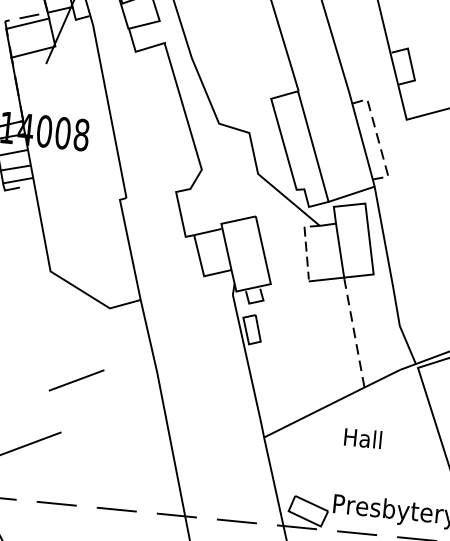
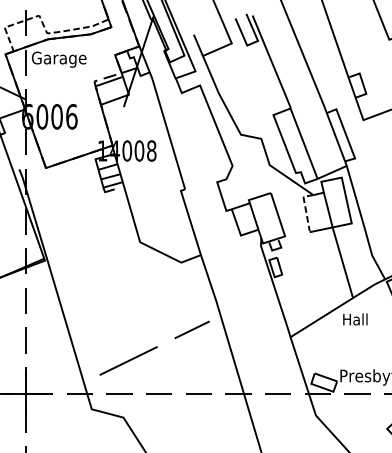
line: (377, 137) -> (345, 133), dashed -> solid
line: (355, 333) -> (343, 263), dashed -> solid
line: (75, 379) -> (191, 329), moved
text: (363, 438) -> (355, 319), moved

